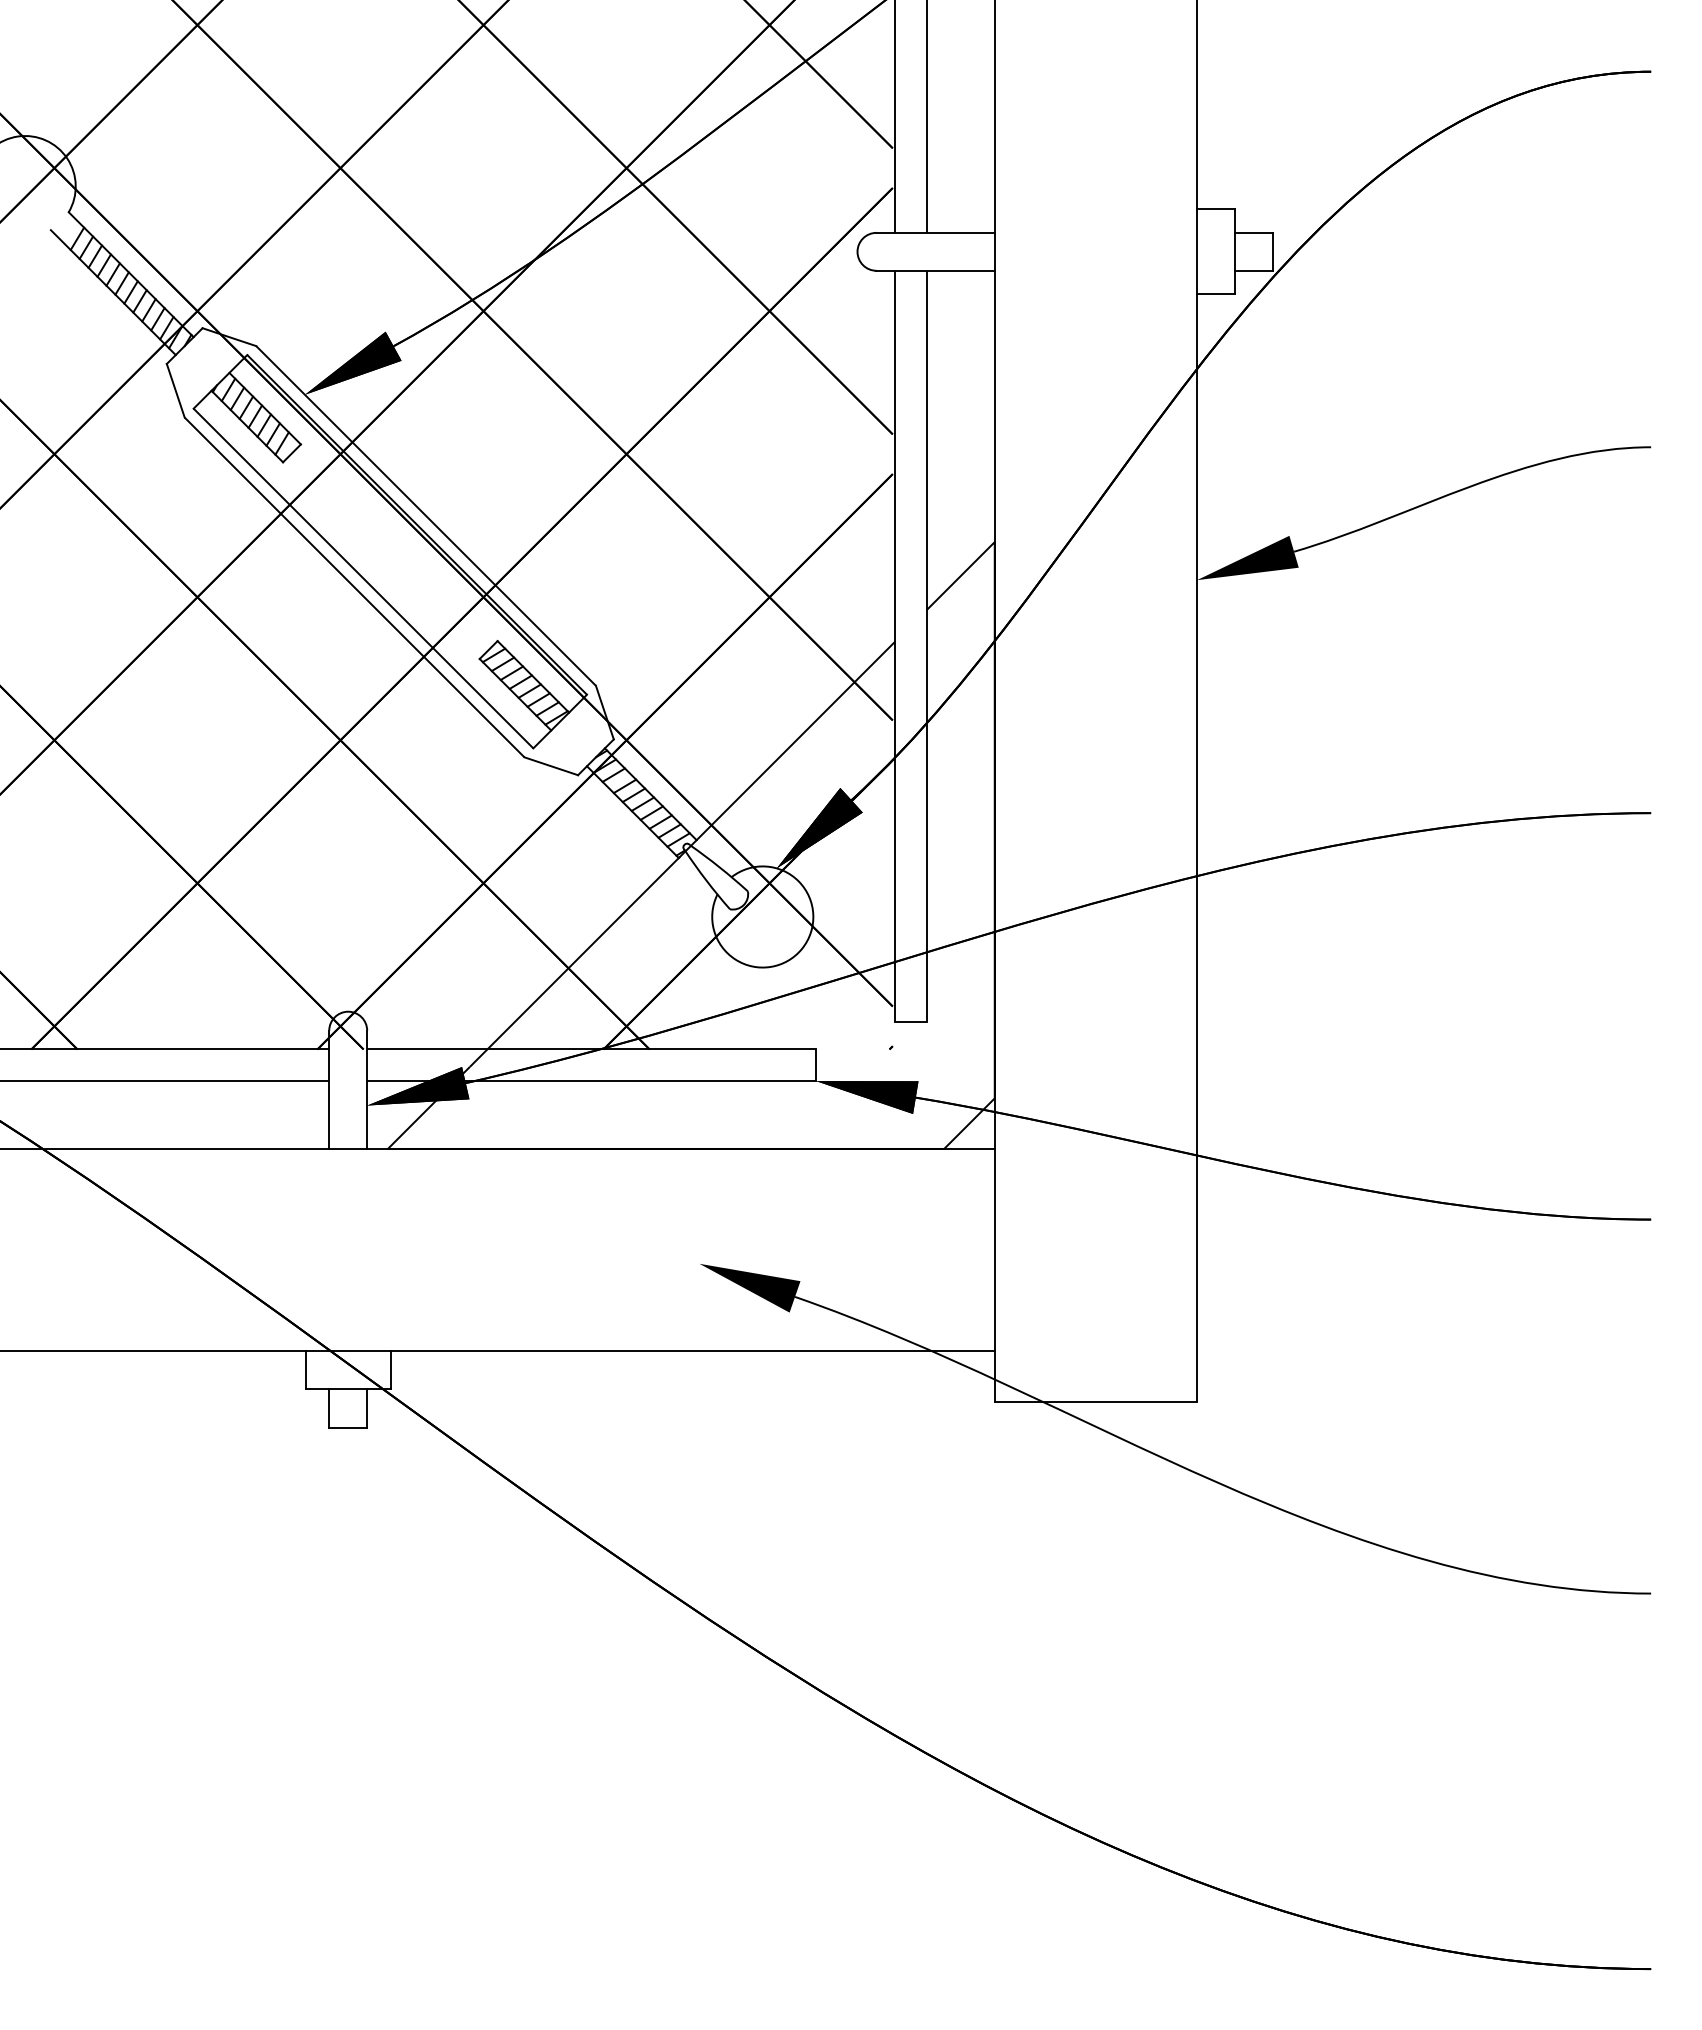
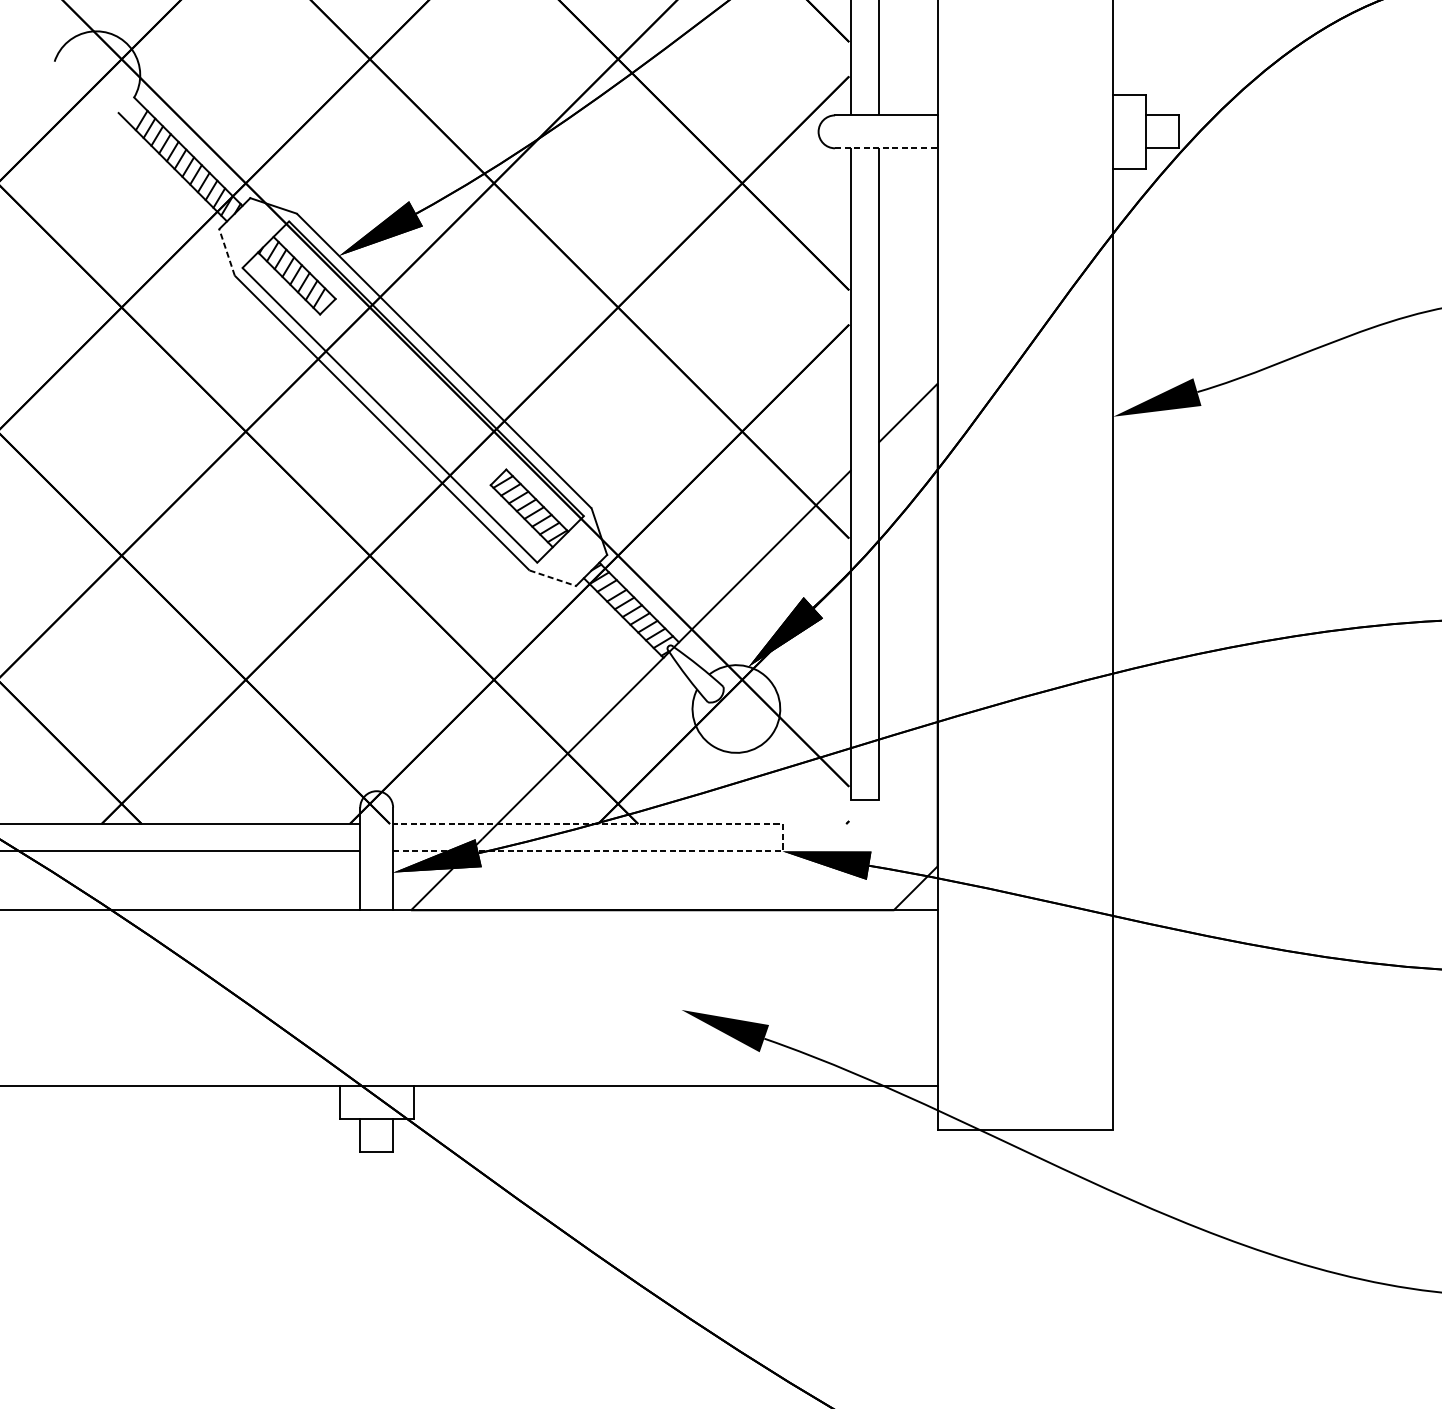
line: (936, 270) -> (887, 148), solid -> dashed
line: (175, 390) -> (226, 252), solid -> dashed
line: (551, 766) -> (553, 578), solid -> dashed
line: (816, 1065) -> (783, 837), solid -> dashed

